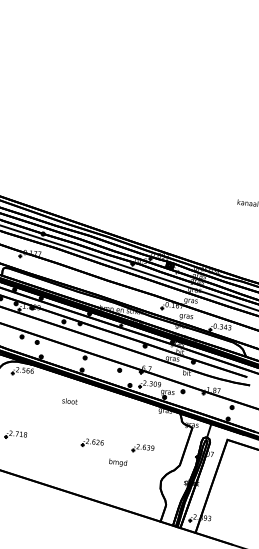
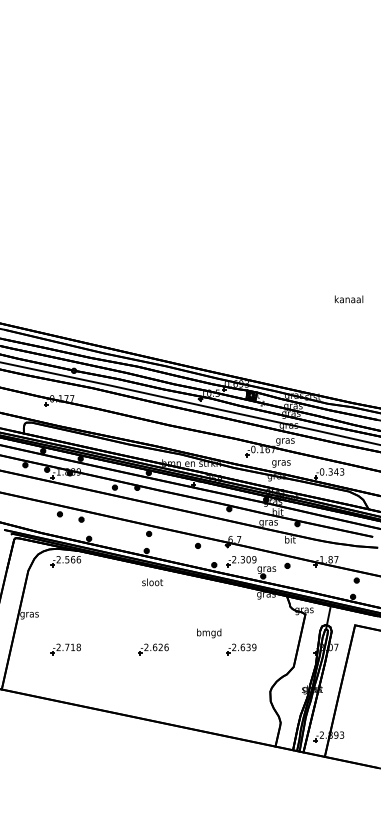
text: (69, 401) -> (152, 582), moved
part: (92, 443) -> (153, 649), moved
text: (118, 462) -> (209, 633), moved

